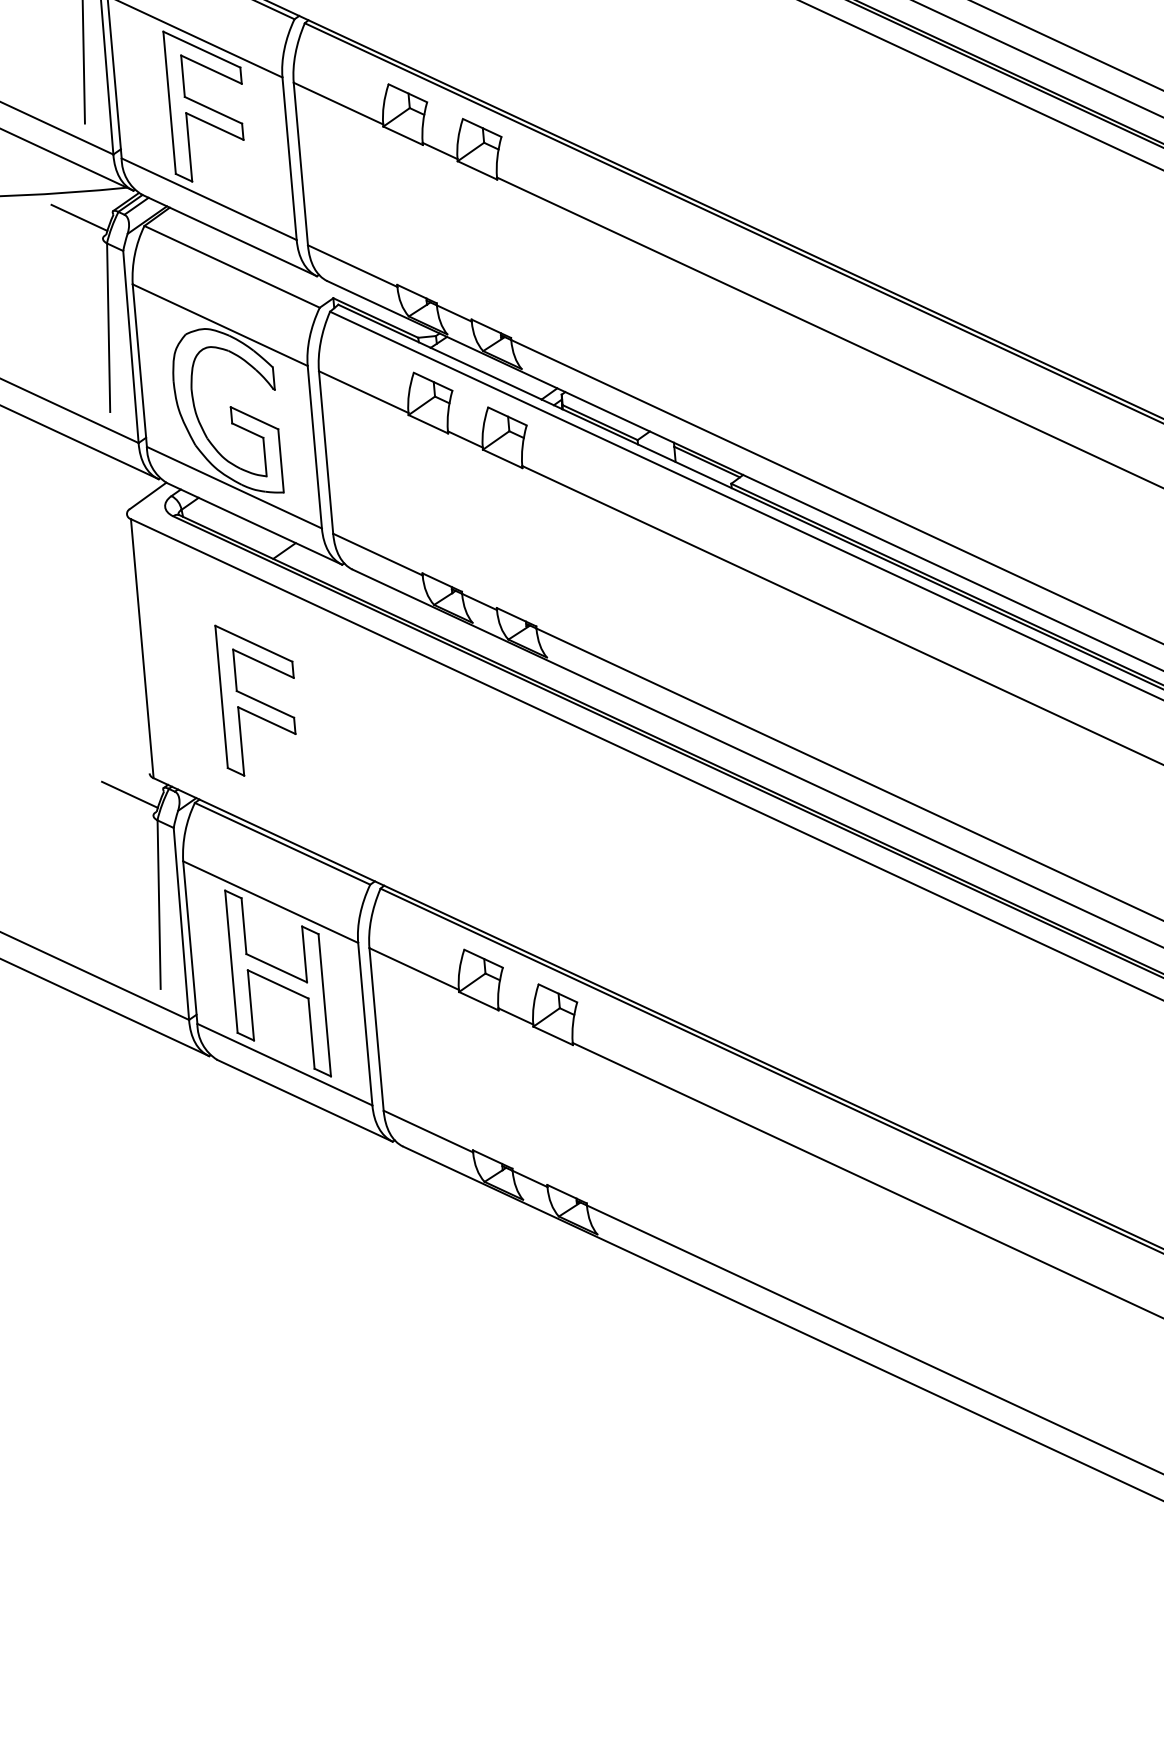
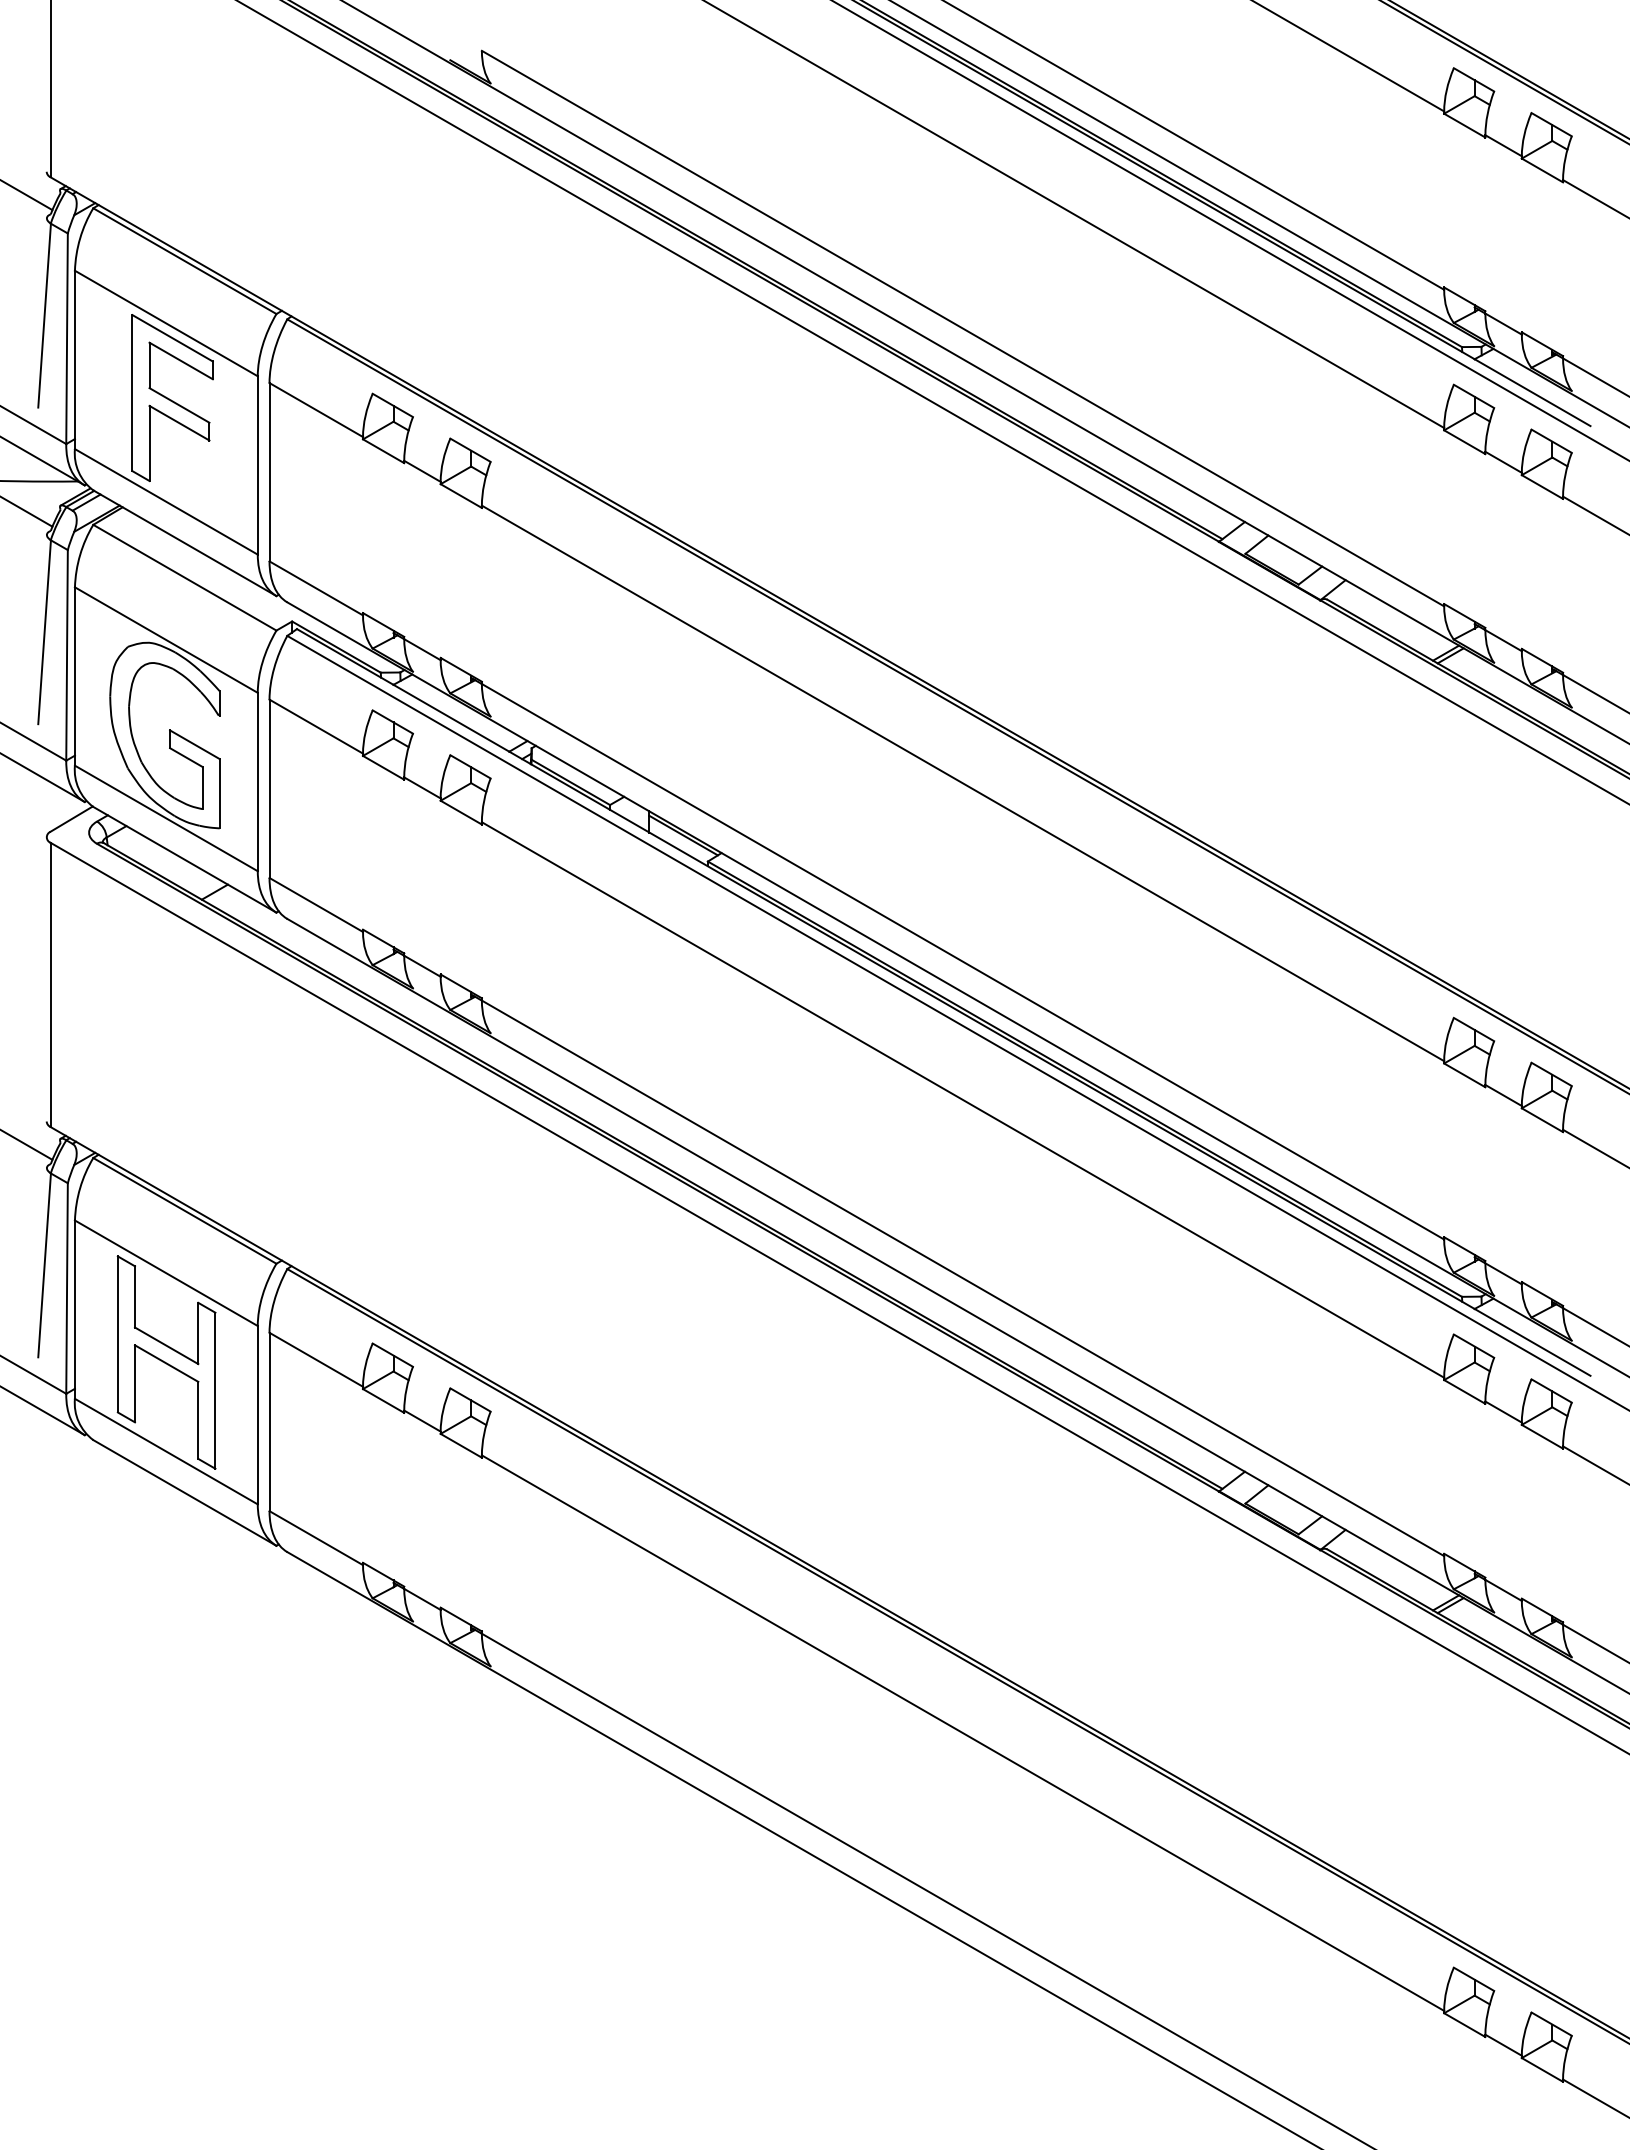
part: (258, 697) -> (172, 1049), removed

